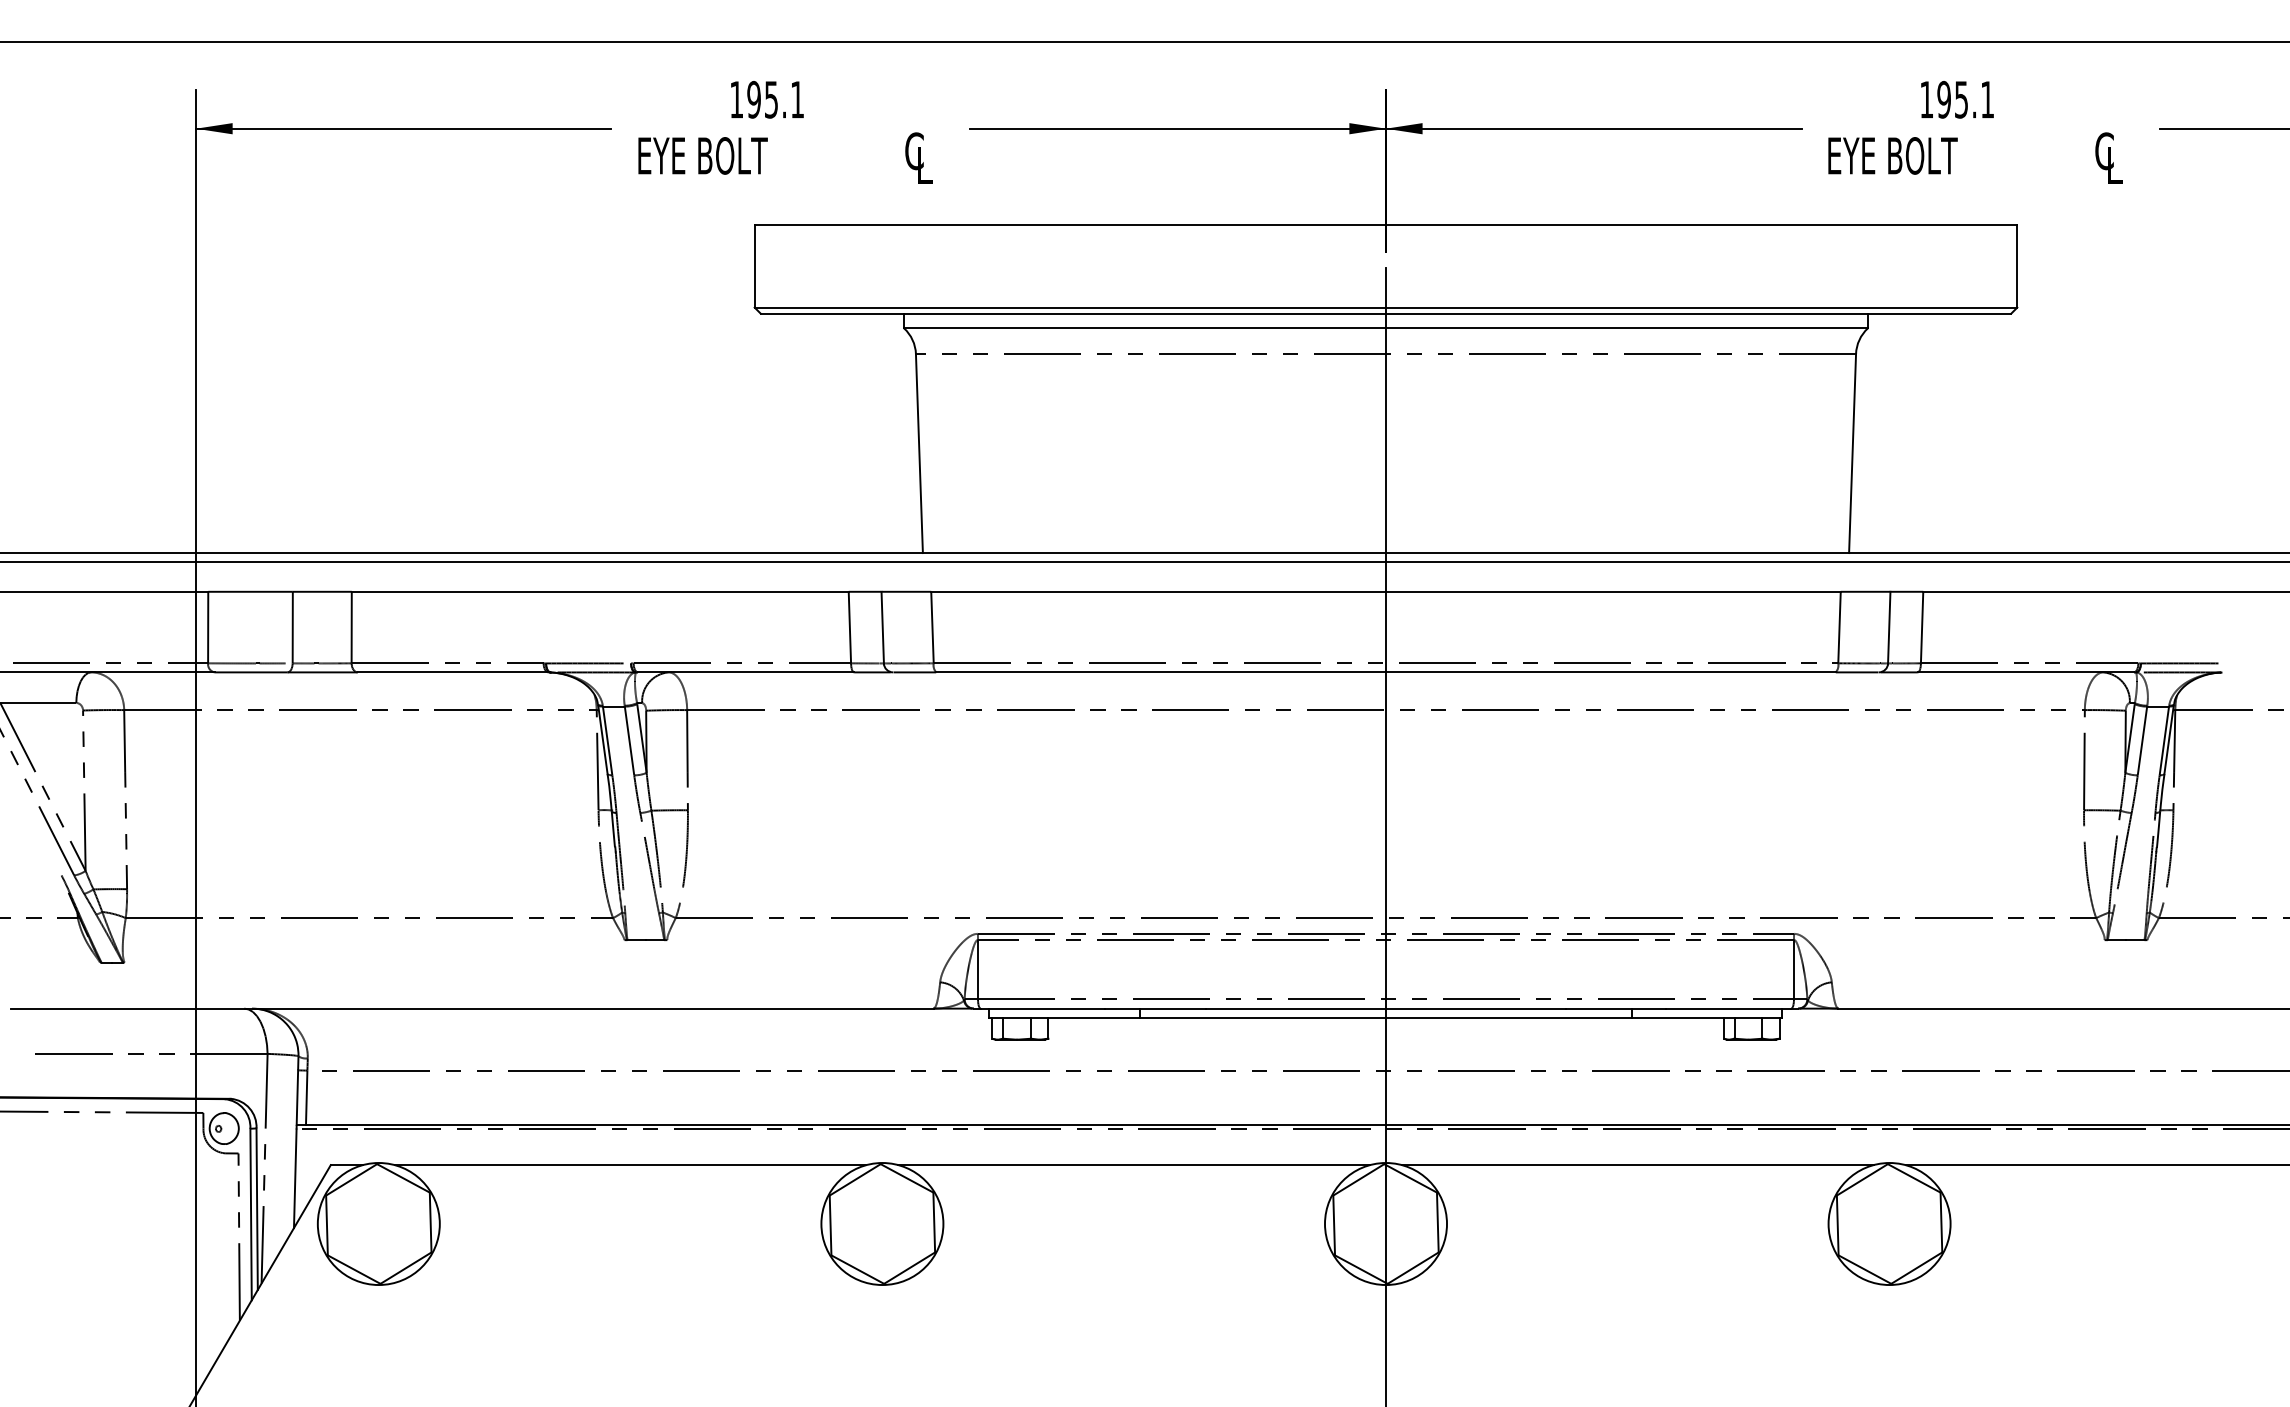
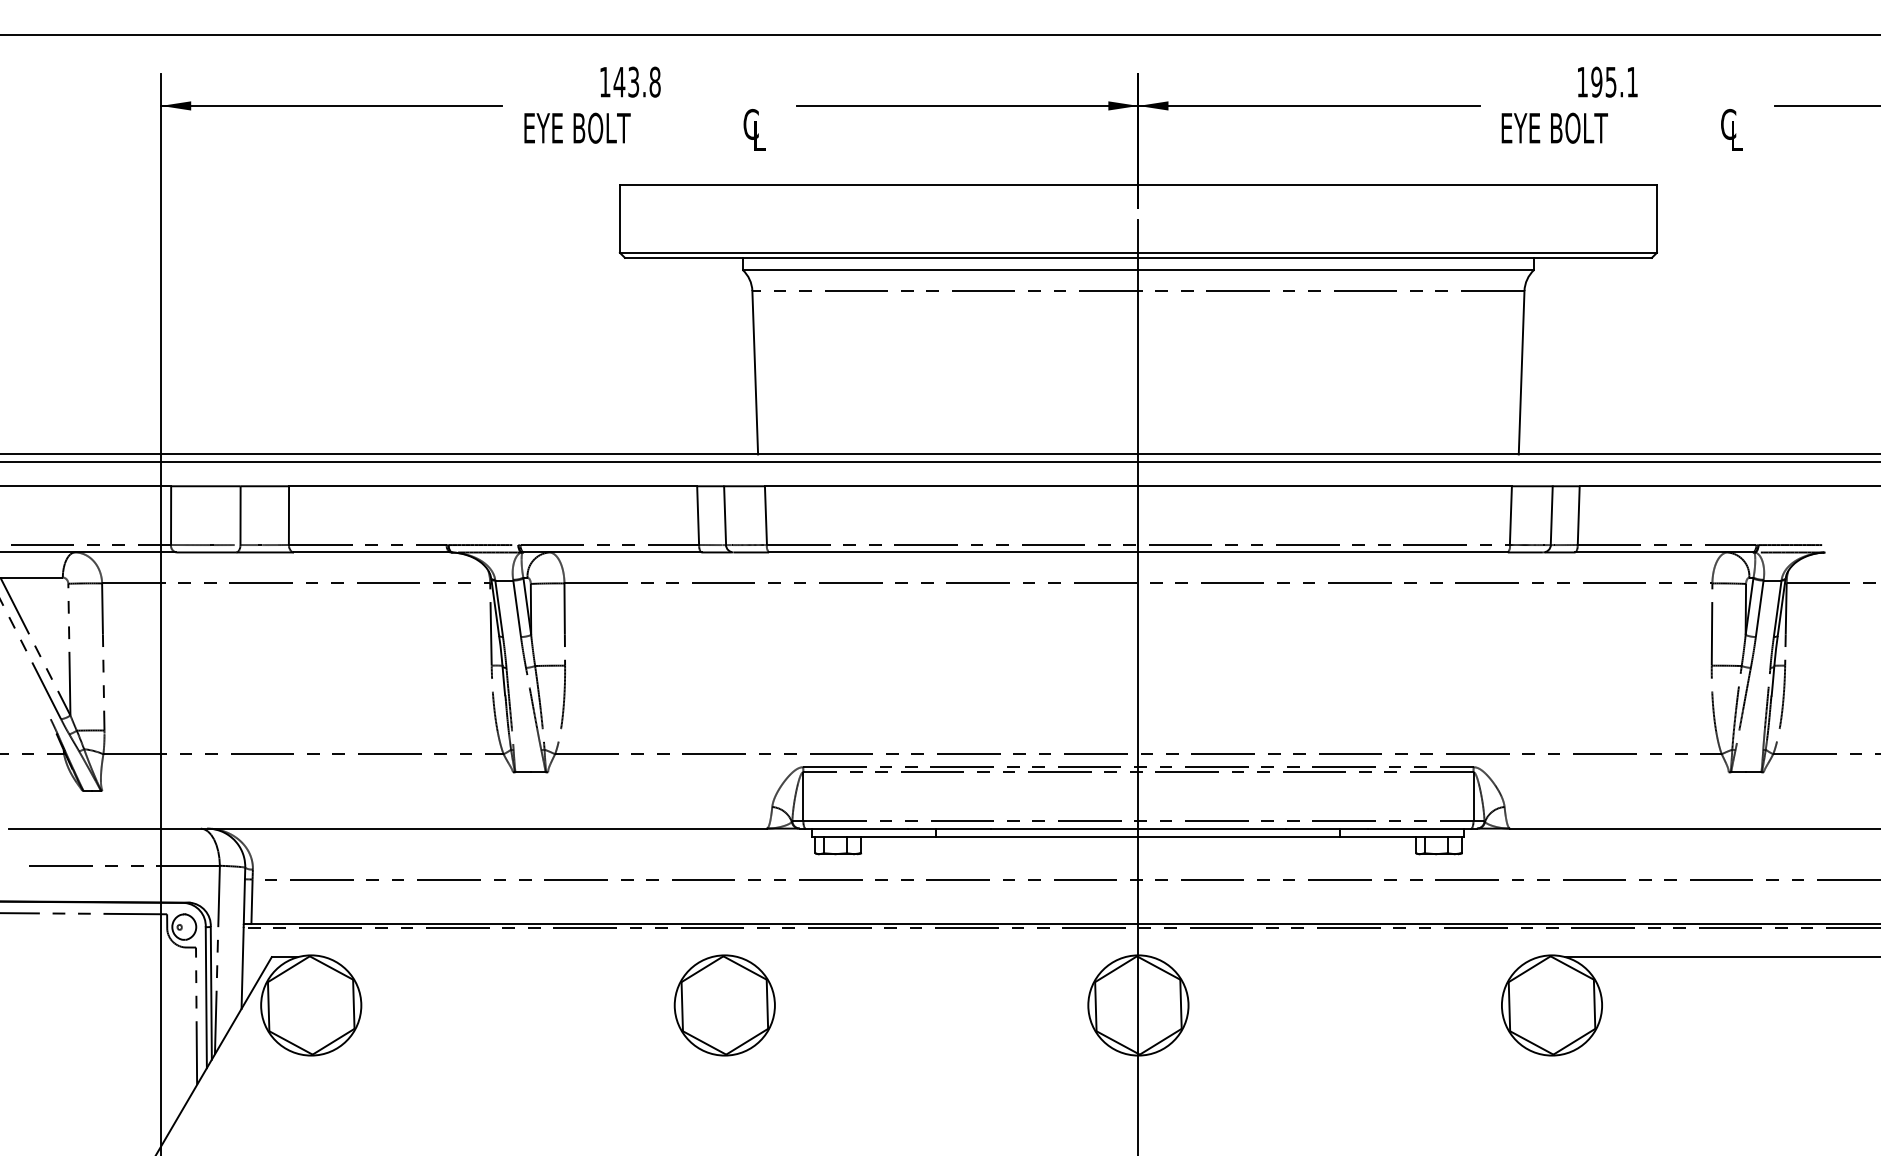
text: (775, 99) -> (637, 81), 195.1 -> 143.8
line: (630, 1165) -> (517, 957), removed
line: (1134, 1165) -> (931, 957), removed
line: (1637, 1165) -> (1344, 957), removed

